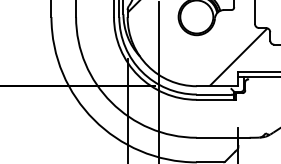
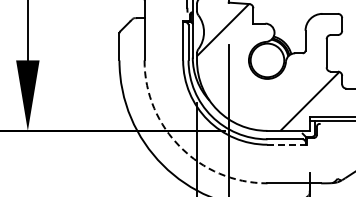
line: (216, 99) -> (287, 144), solid -> dashed
arc: (111, 102) -> (180, 147), solid -> dashed

